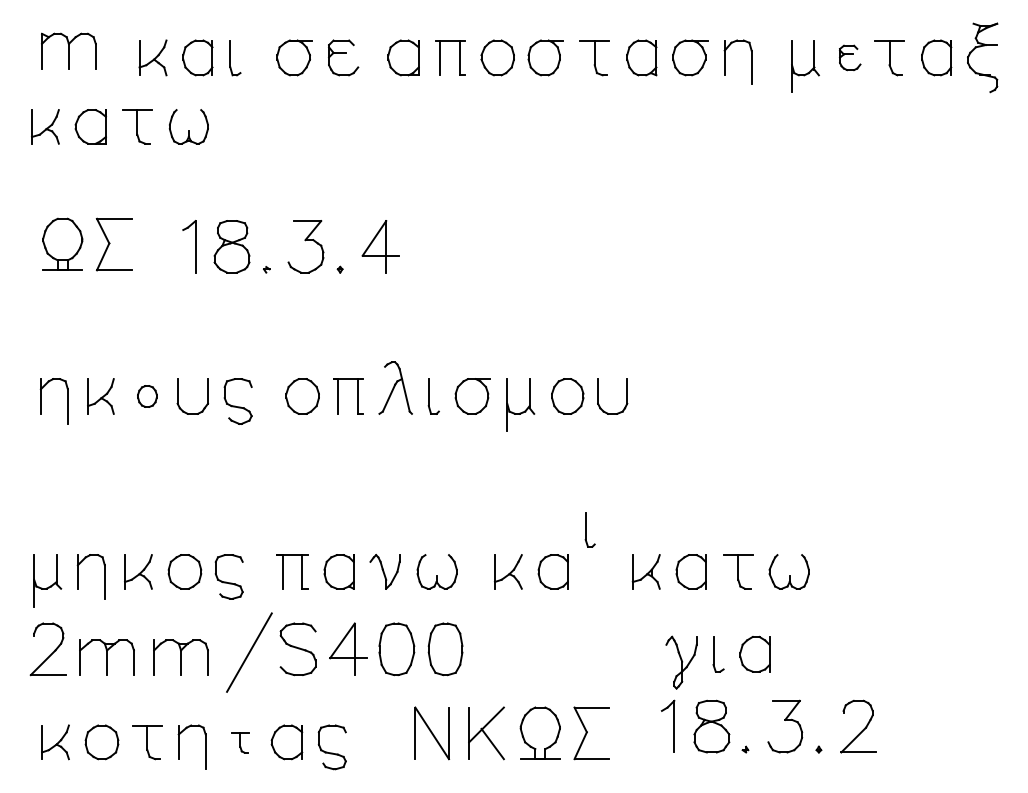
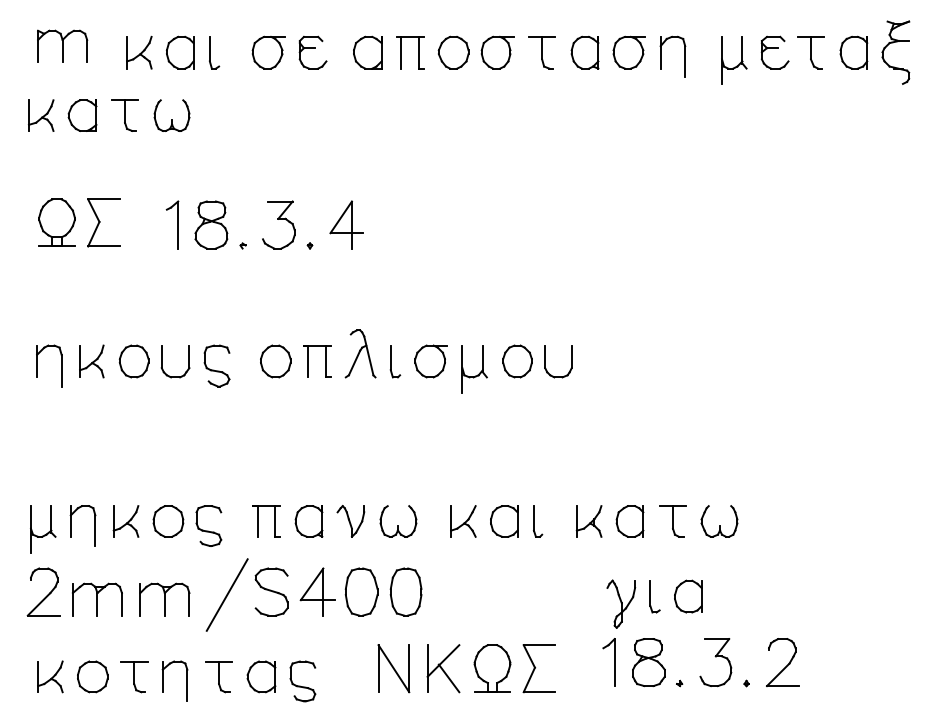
part: (849, 57) -> (774, 52), size x1.43
part: (147, 396) -> (134, 361), size x1.67
part: (589, 529) -> (537, 521), moved
part: (240, 742) -> (219, 677), size x1.67

